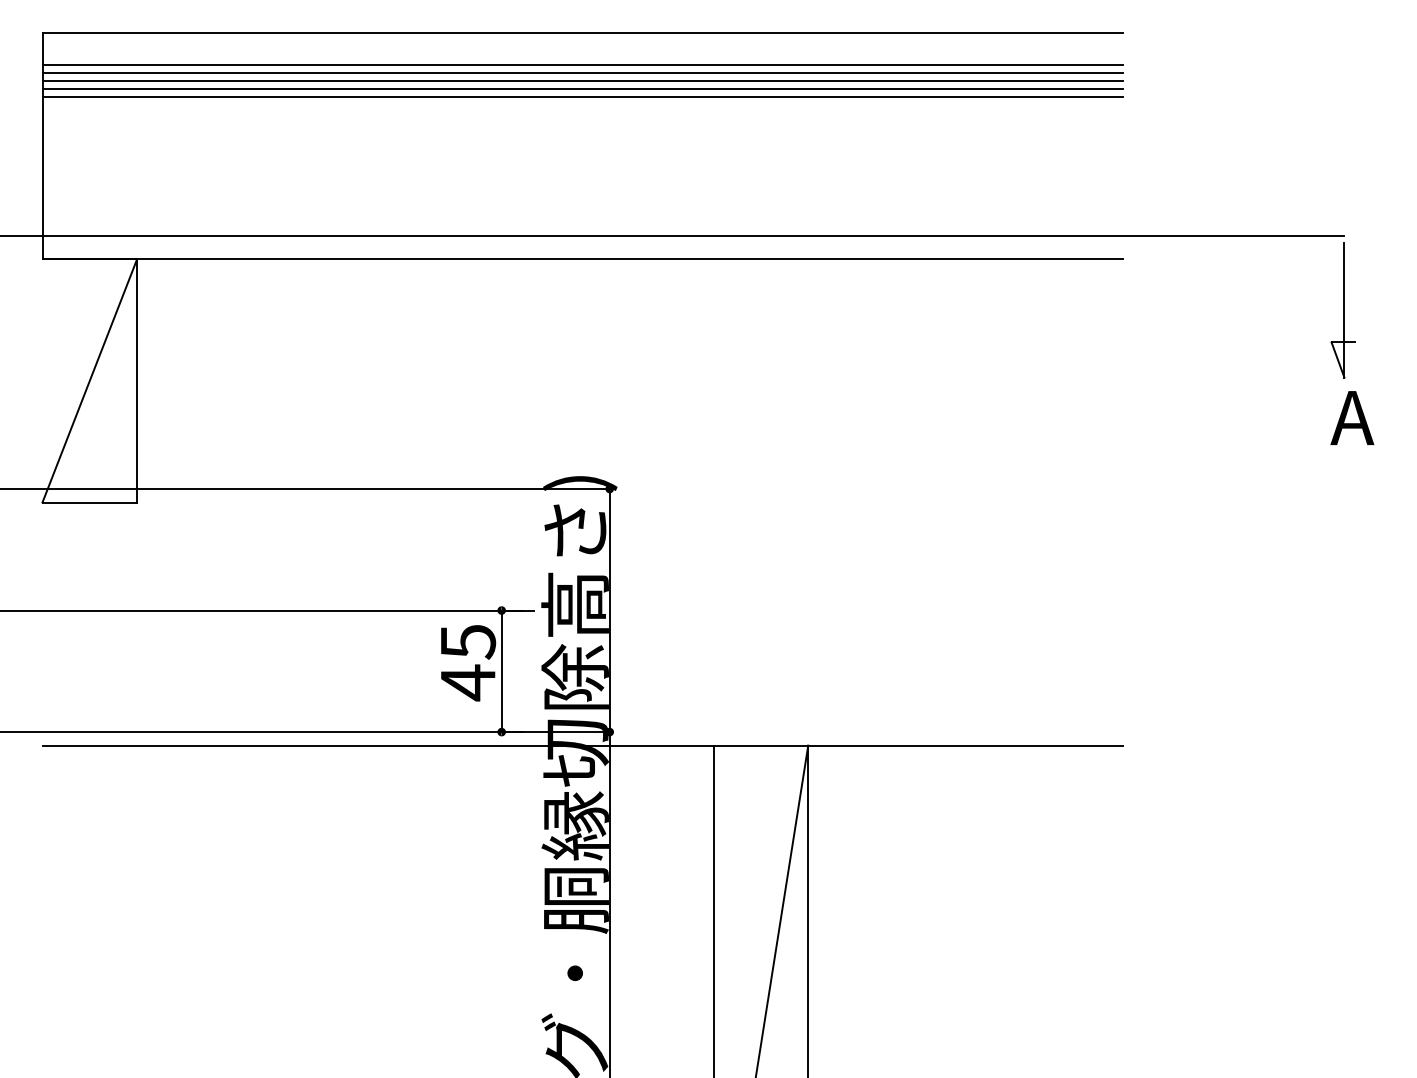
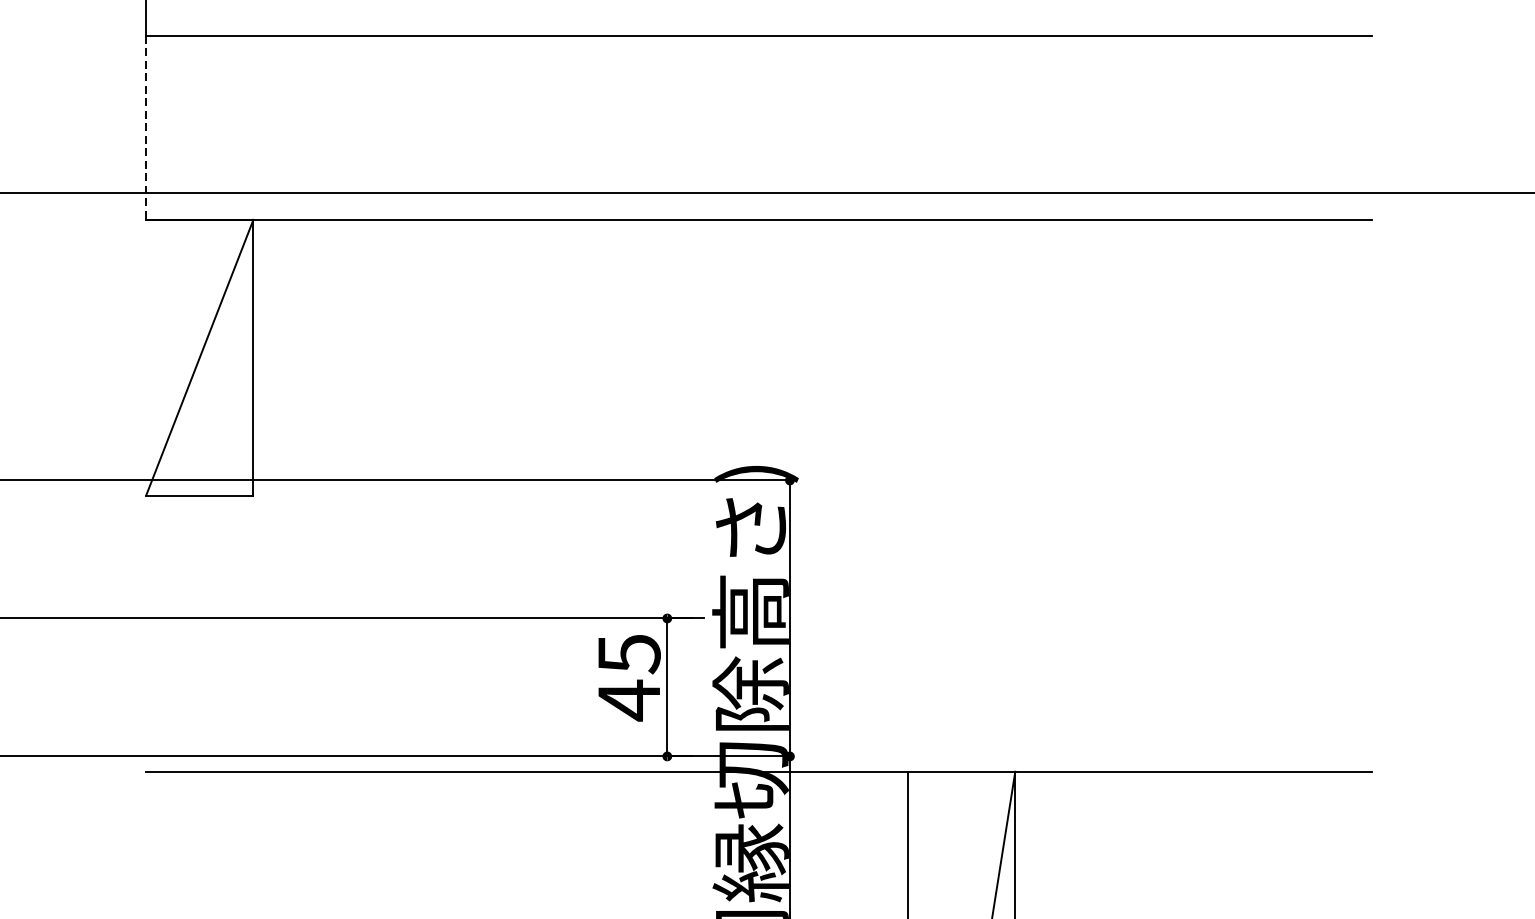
line: (582, 73) -> (759, 8), removed
line: (582, 81) -> (759, 17), removed
line: (582, 89) -> (759, 27), removed
line: (42, 178) -> (146, 128), solid -> dashed

